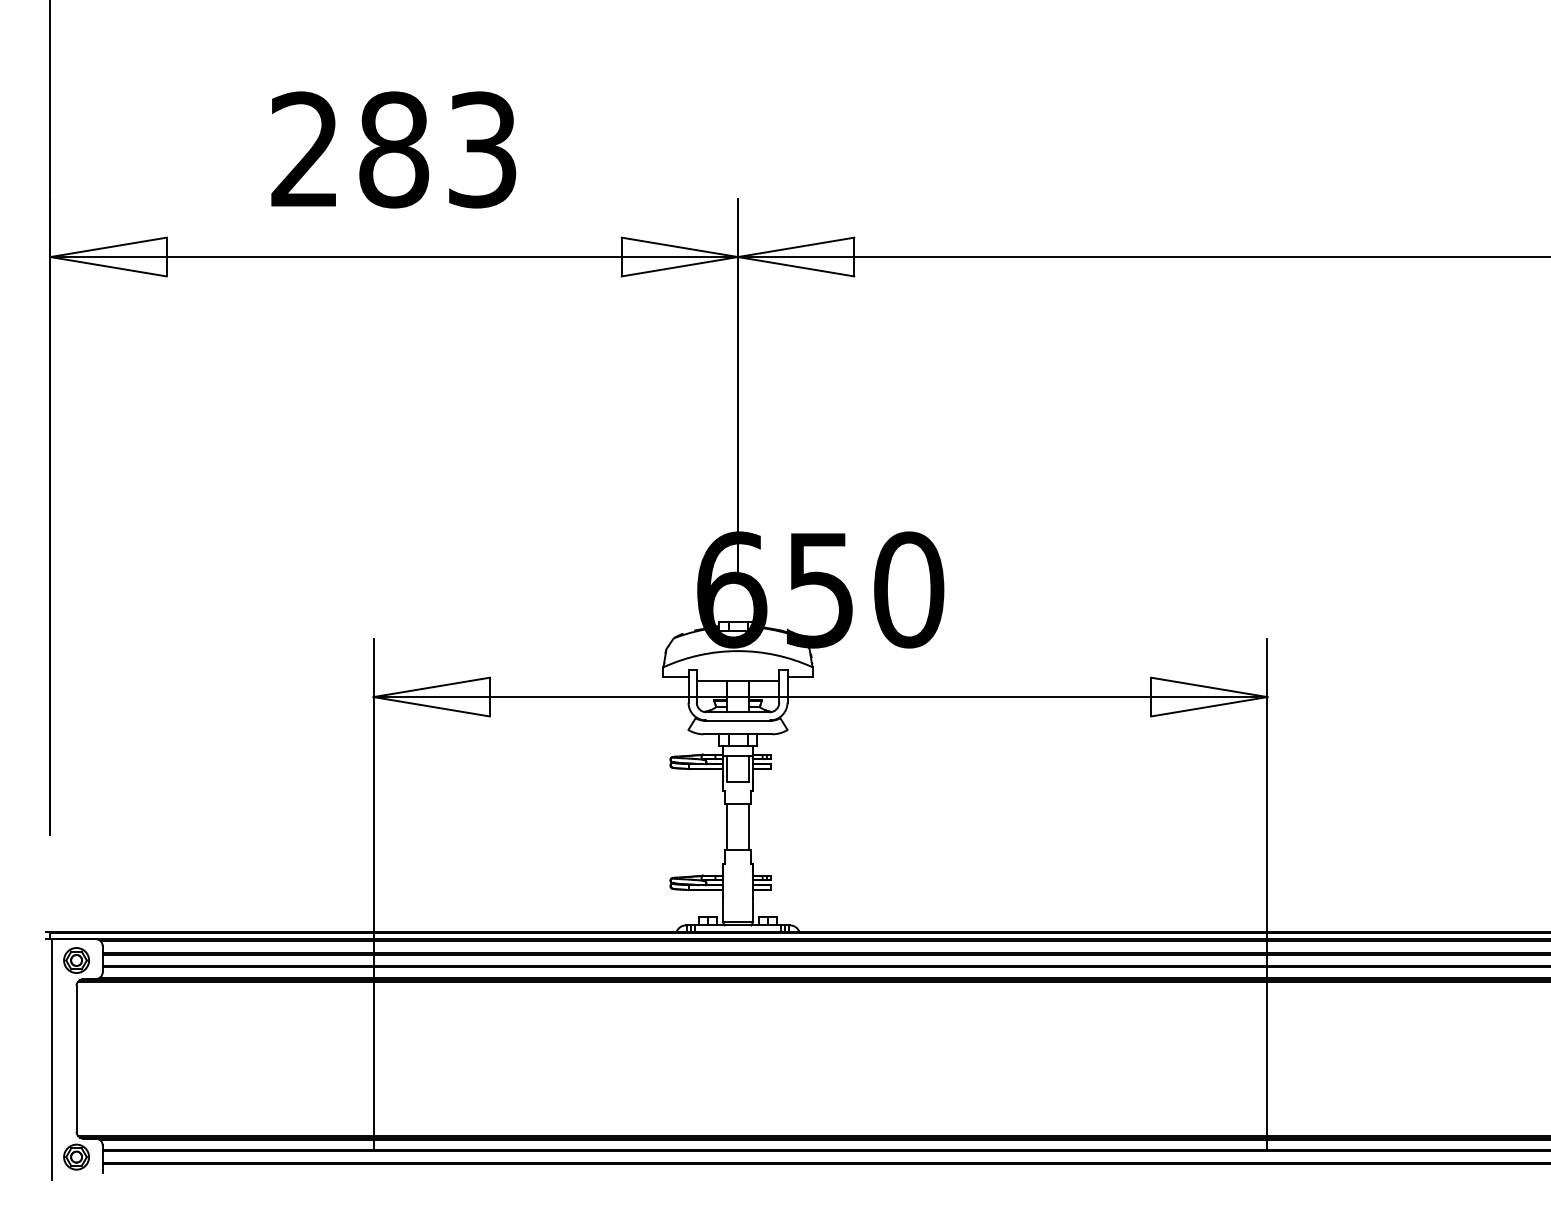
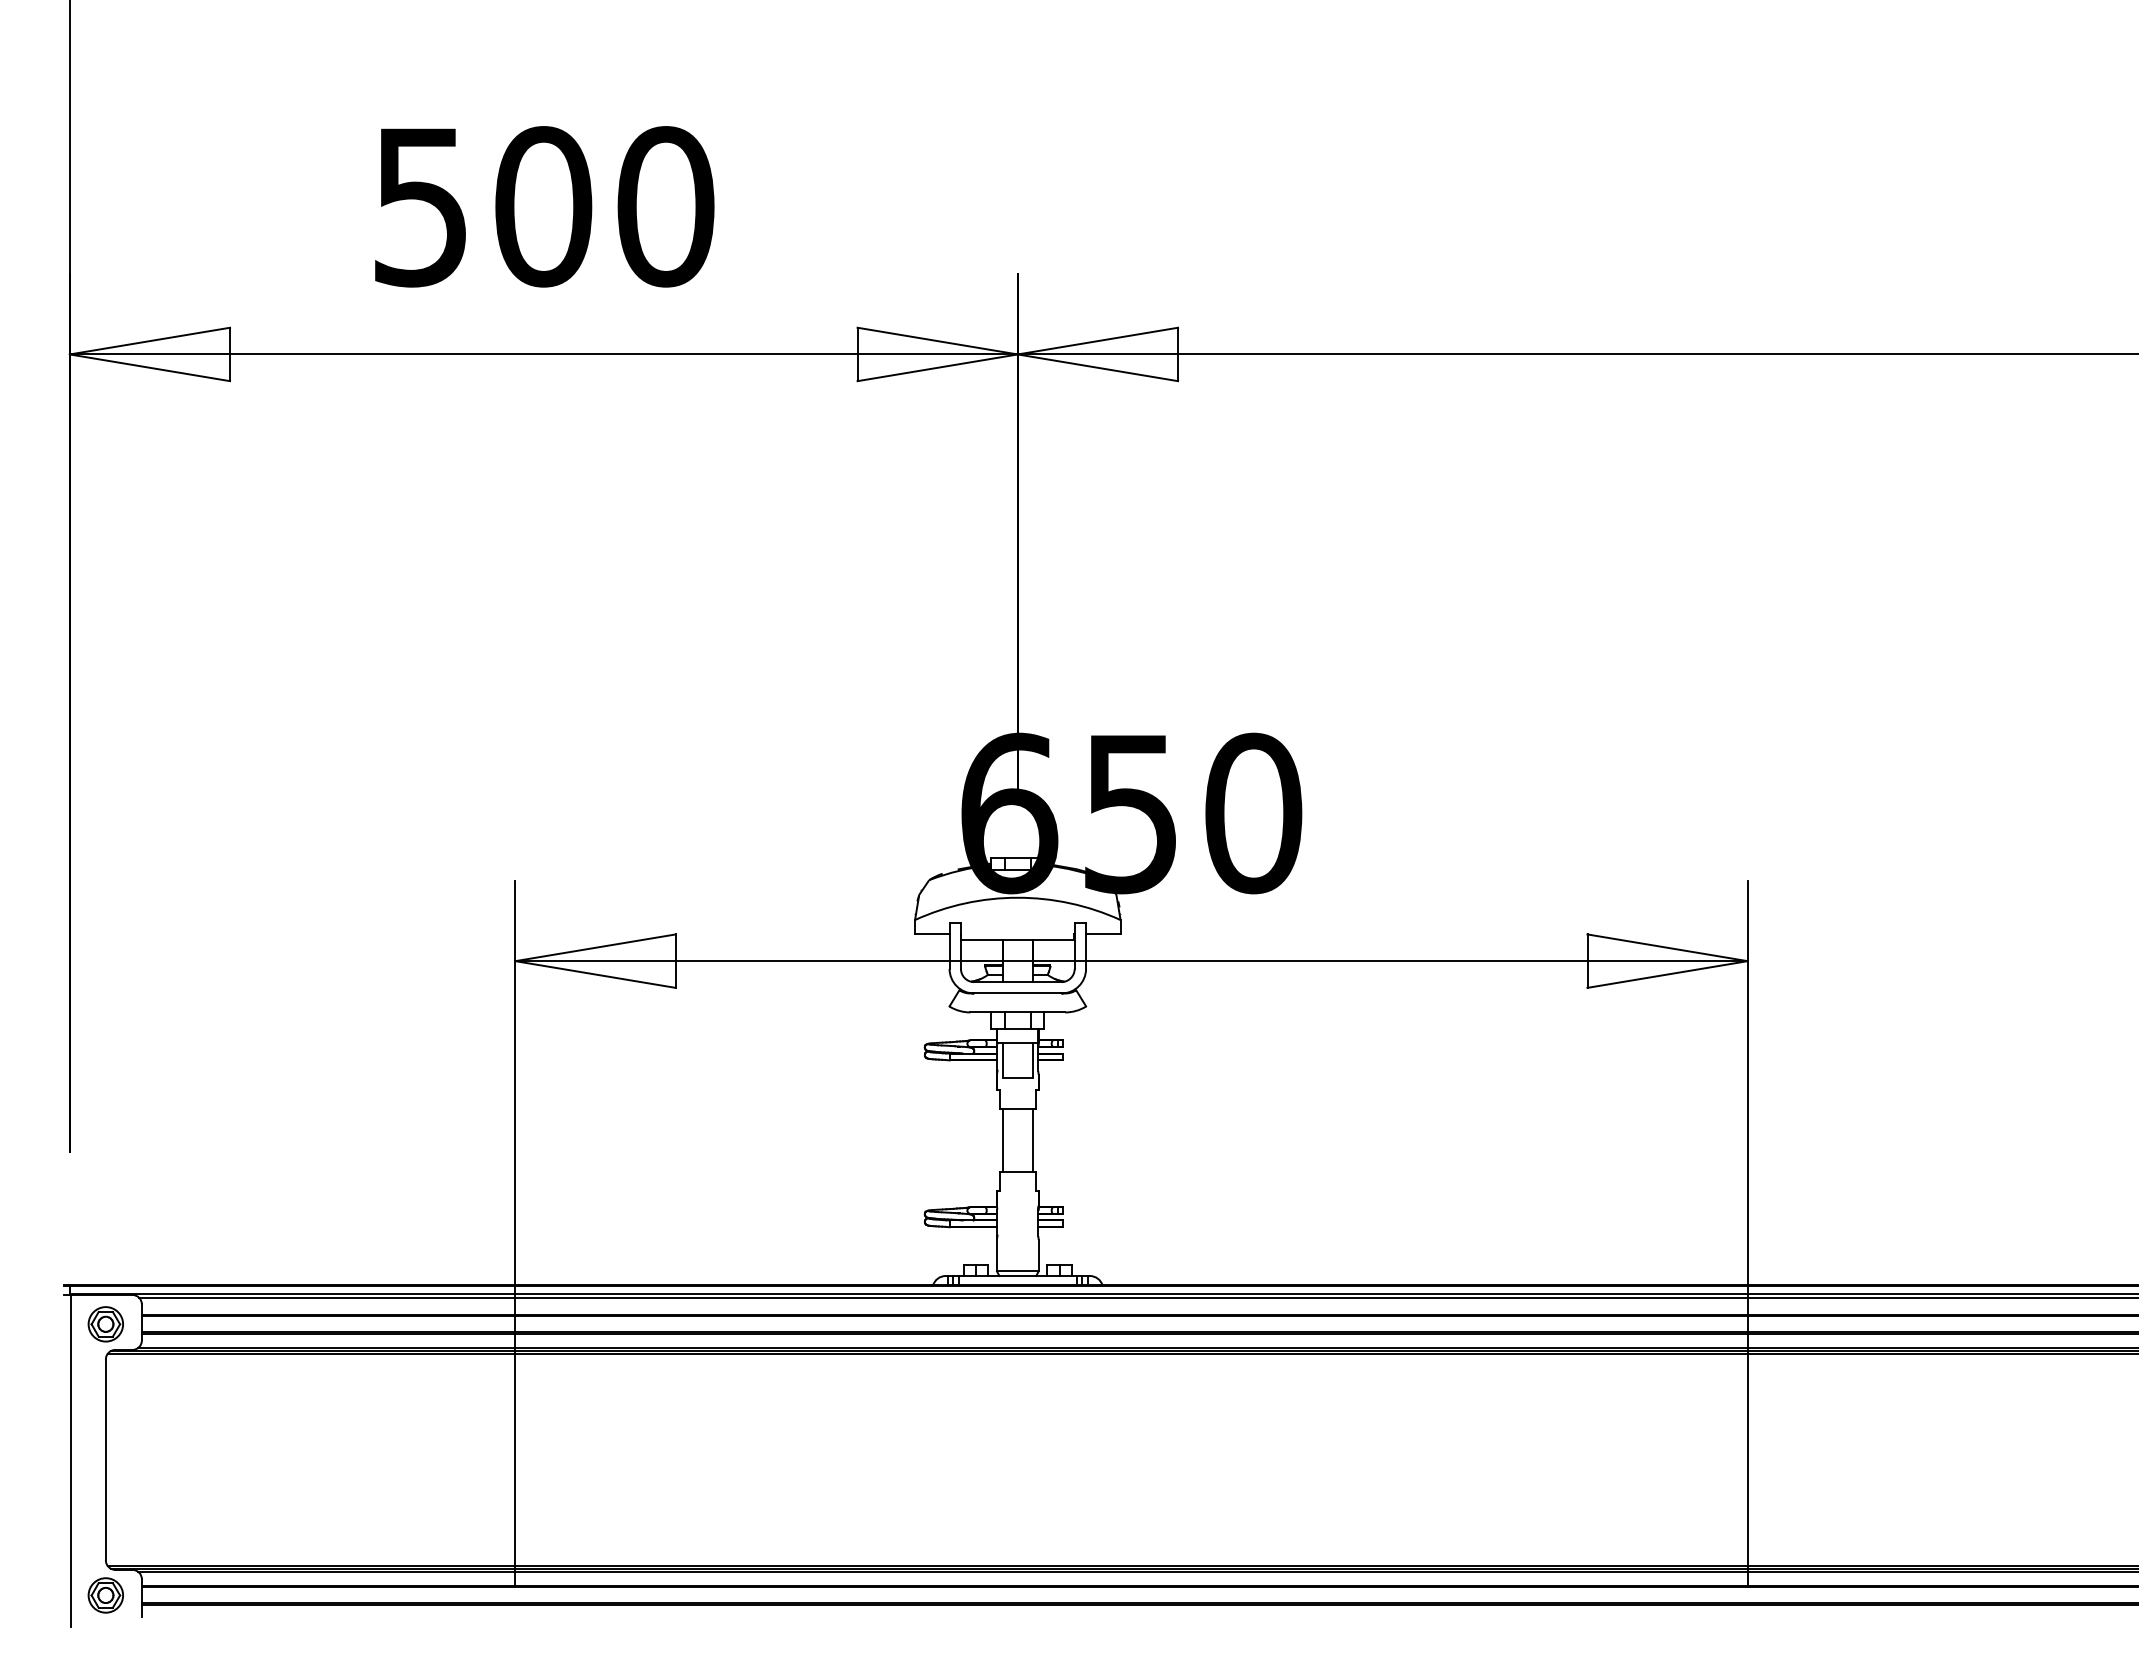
text: (394, 149) -> (544, 206), 283 -> 500

